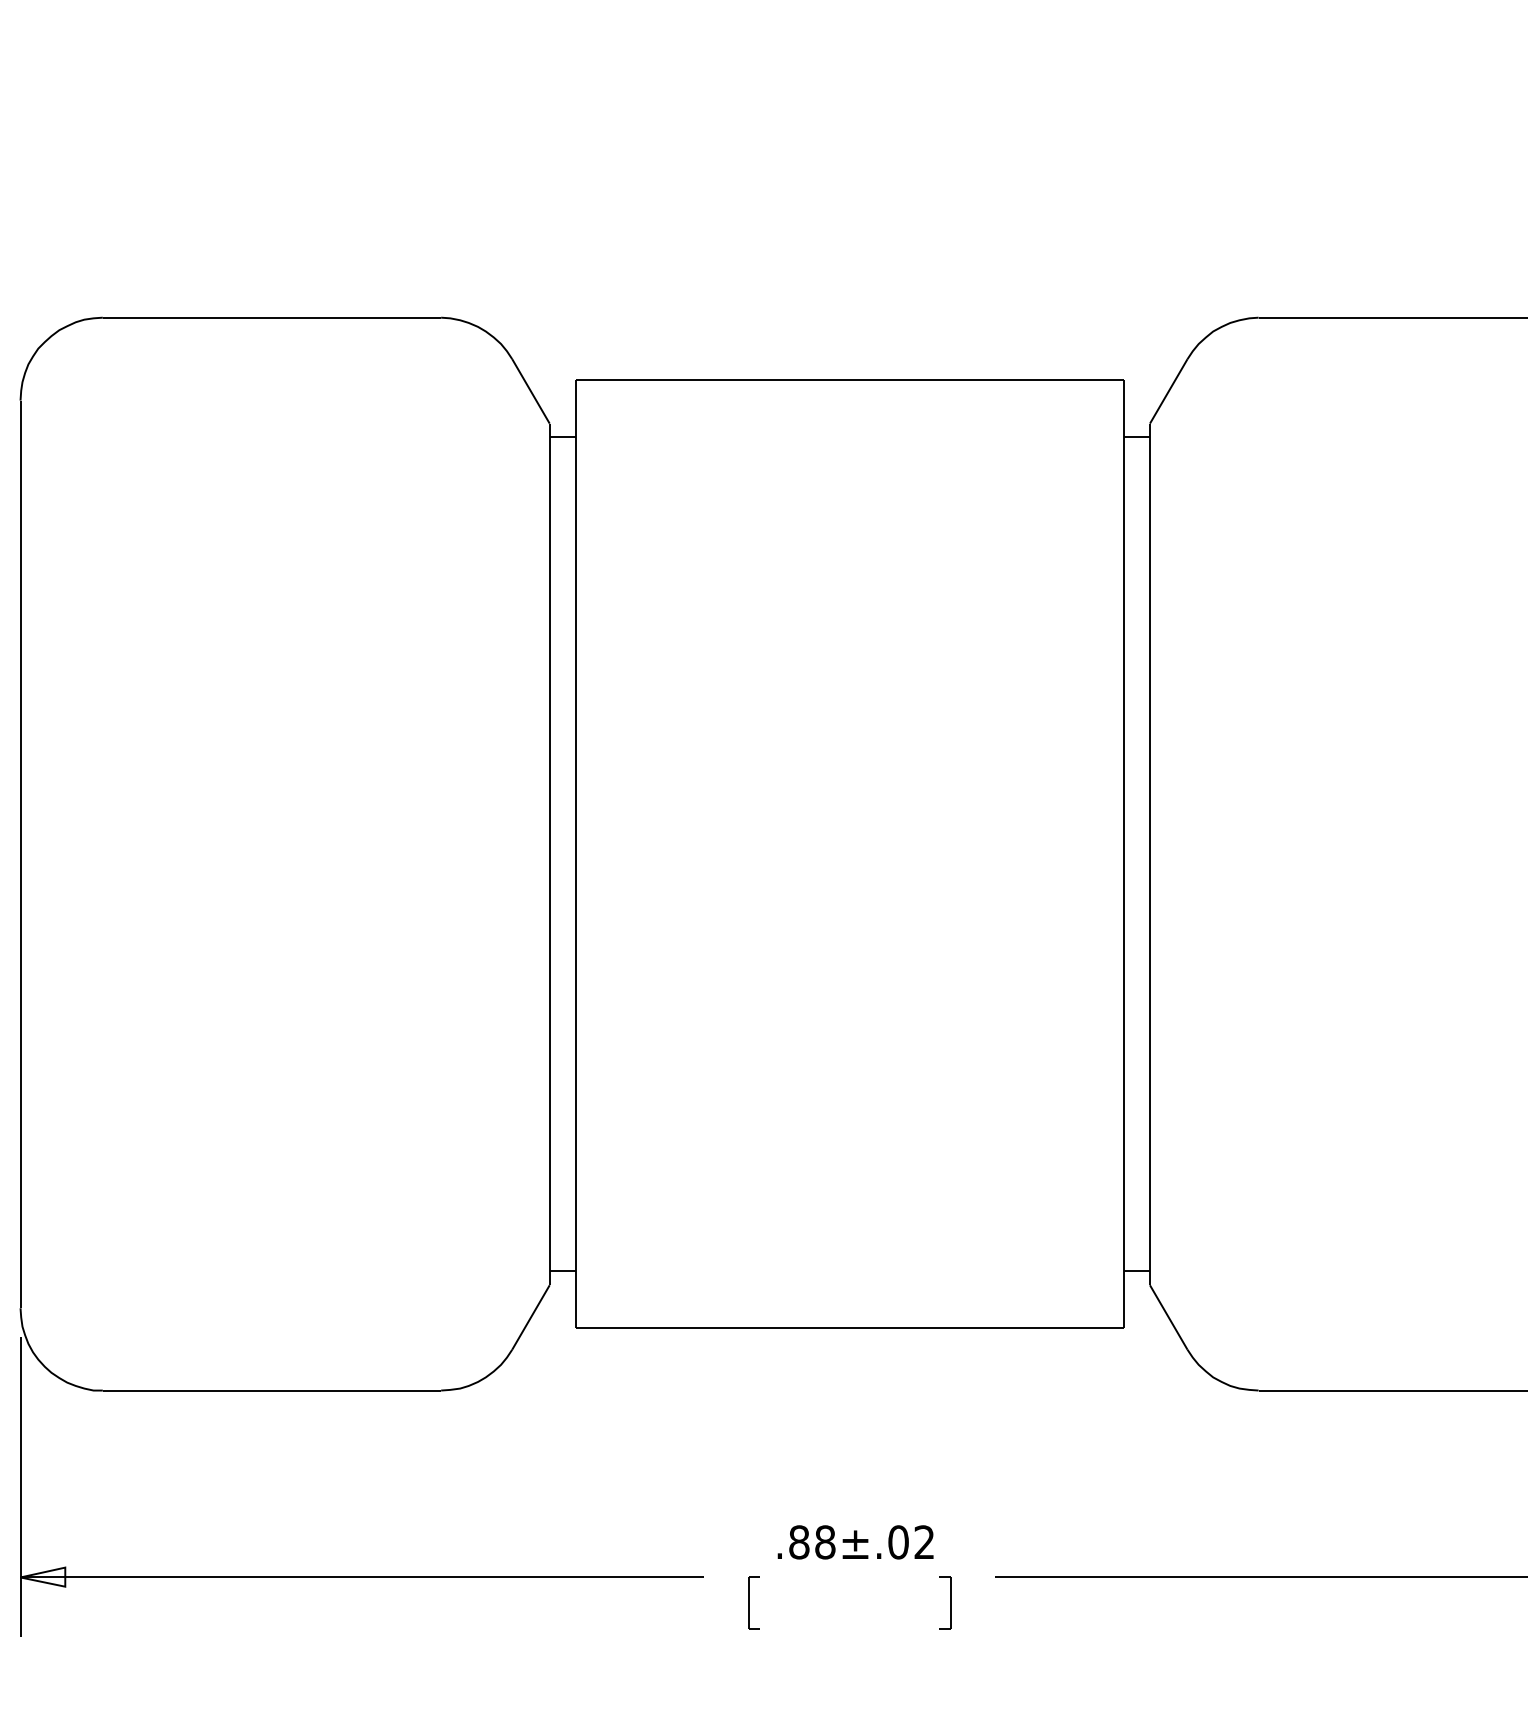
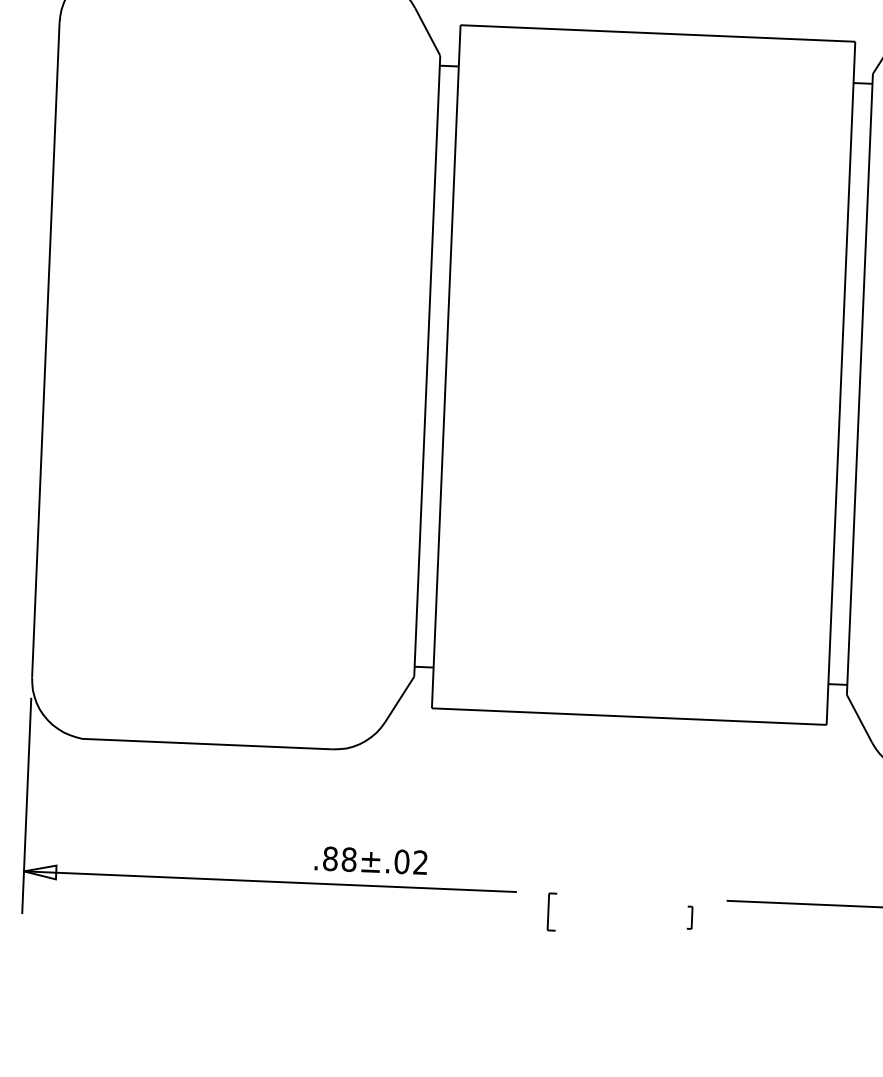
text: (855, 1542) -> (370, 860), moved
part: (945, 1602) -> (689, 917), size x0.6

